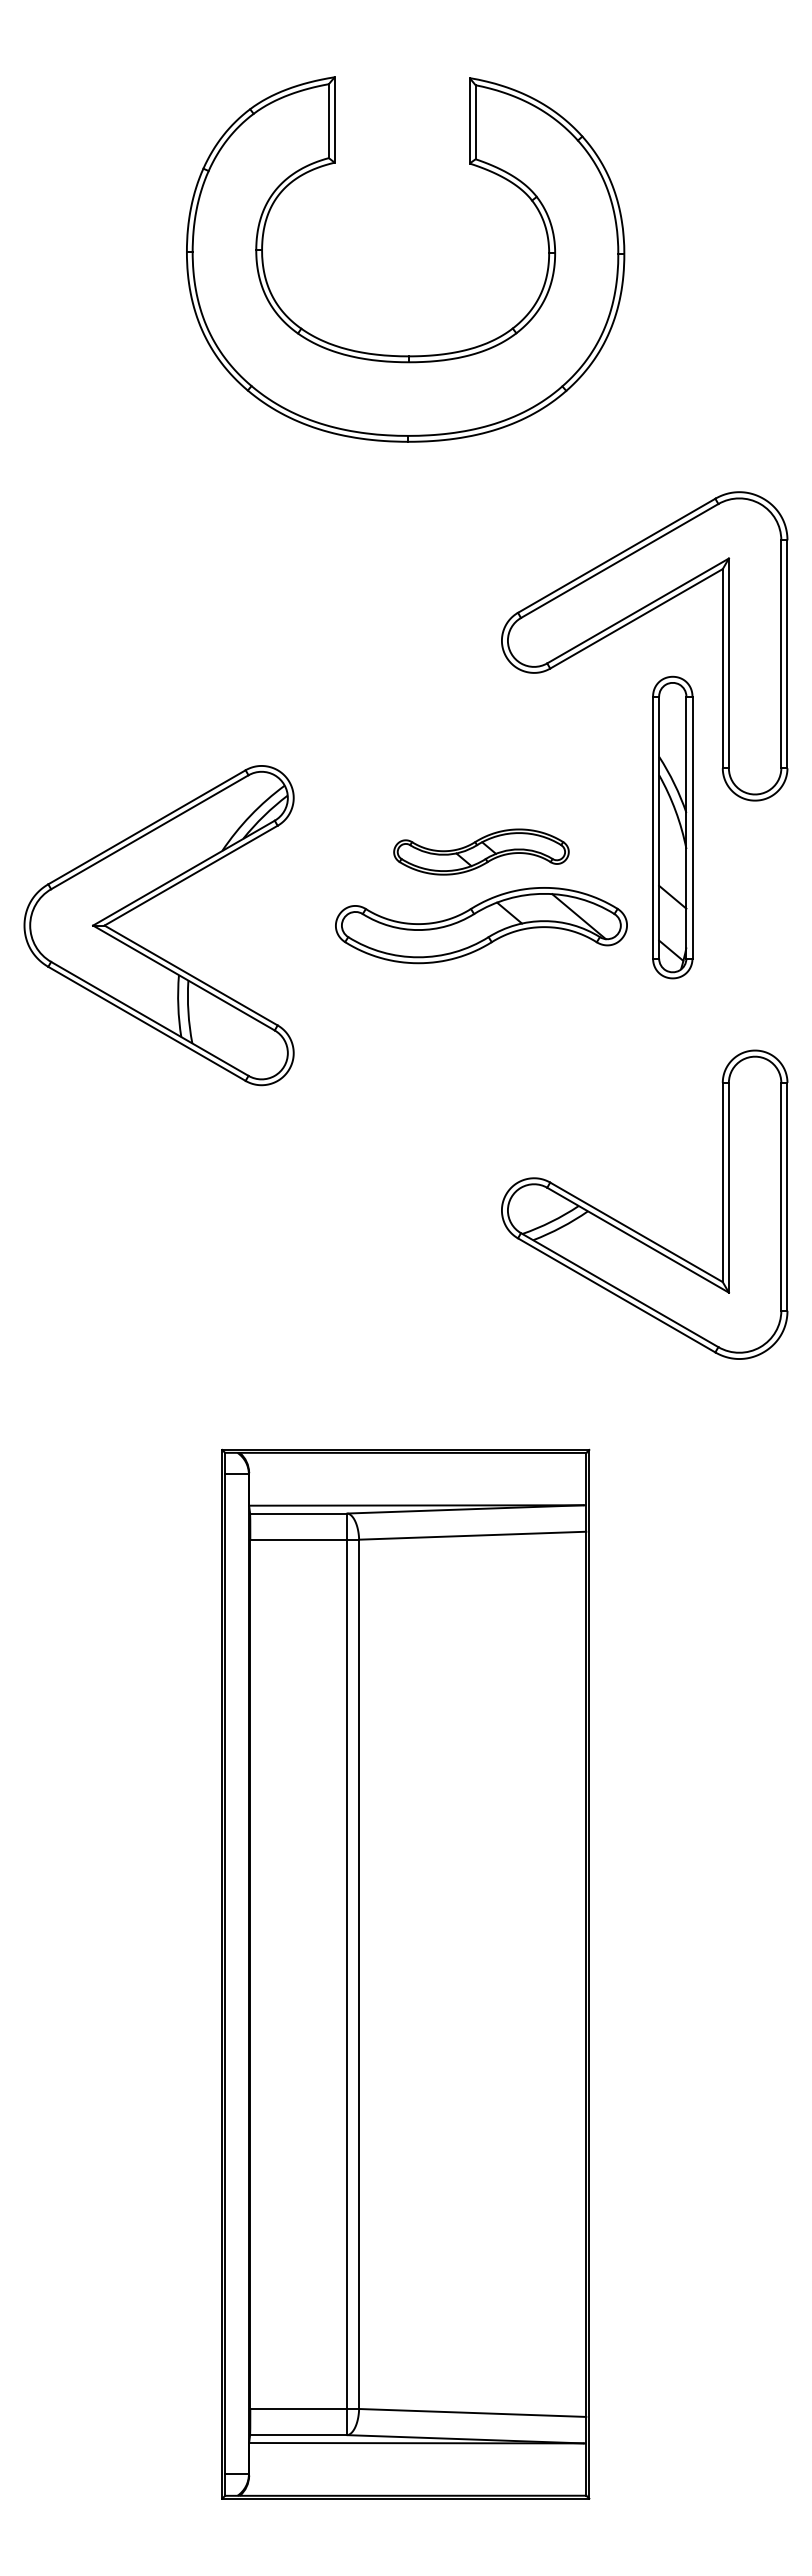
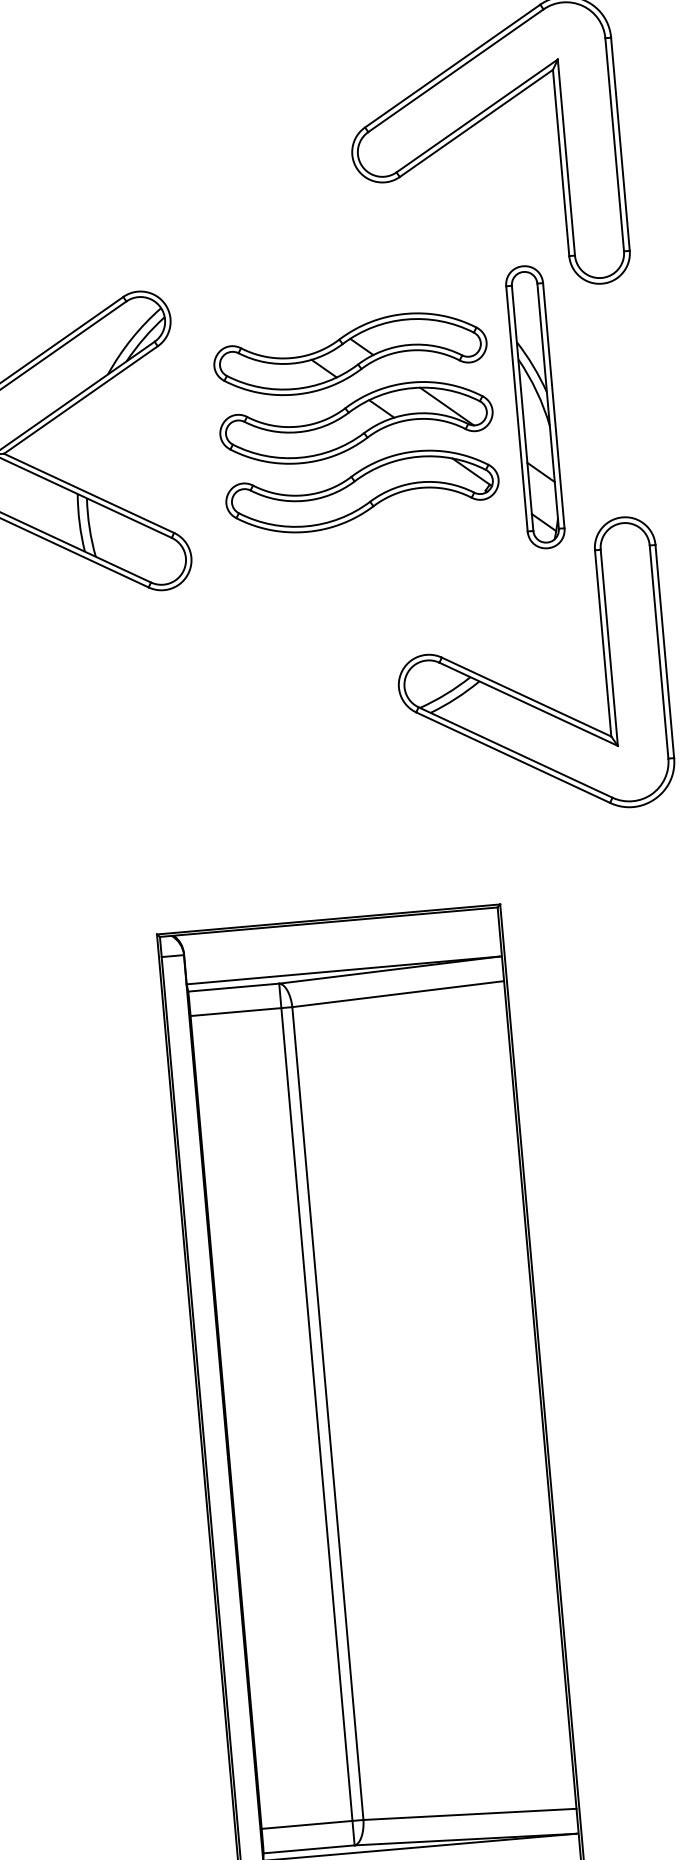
part: (672, 827) -> (535, 407), moved
part: (481, 851) -> (350, 353), size x1.67
part: (481, 998) -> (362, 491), added

